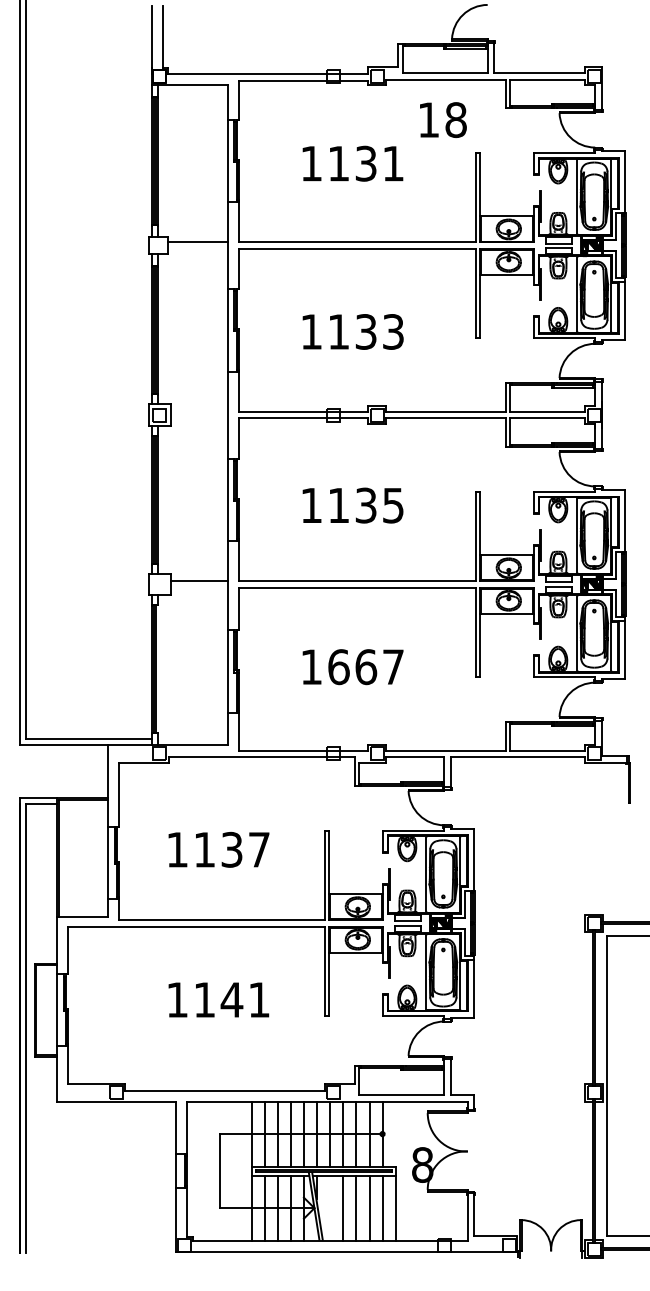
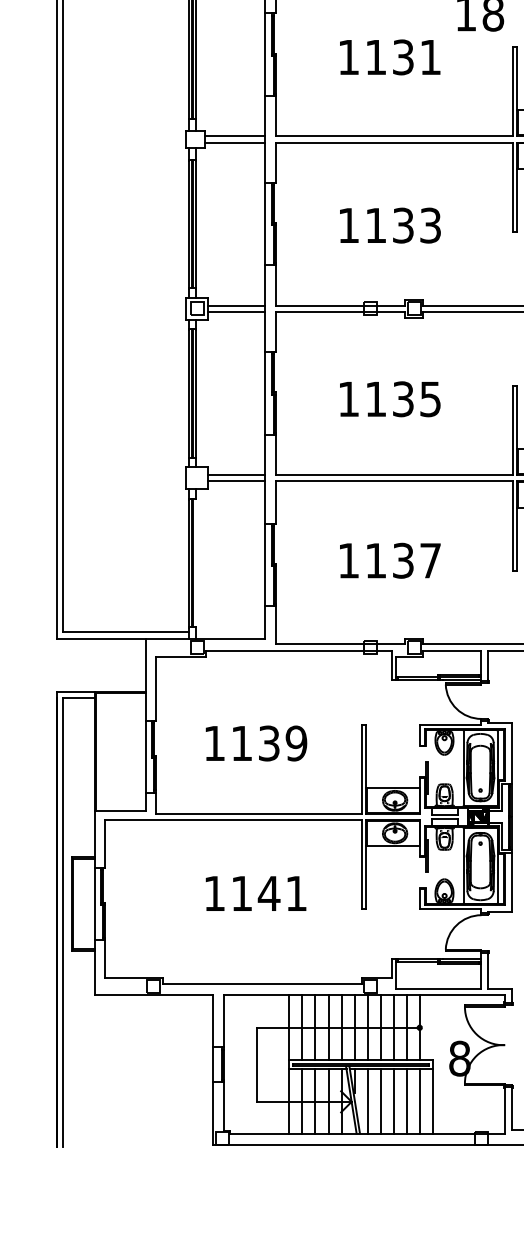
line: (197, 248) -> (234, 142), added
line: (198, 411) -> (235, 305), added
line: (198, 418) -> (235, 312), added
line: (198, 587) -> (235, 481), added
text: (352, 667) -> (389, 561), 1667 -> 1137
text: (258, 849) -> (295, 743), 1137 -> 1139
line: (330, 1207) -> (367, 1101), added

